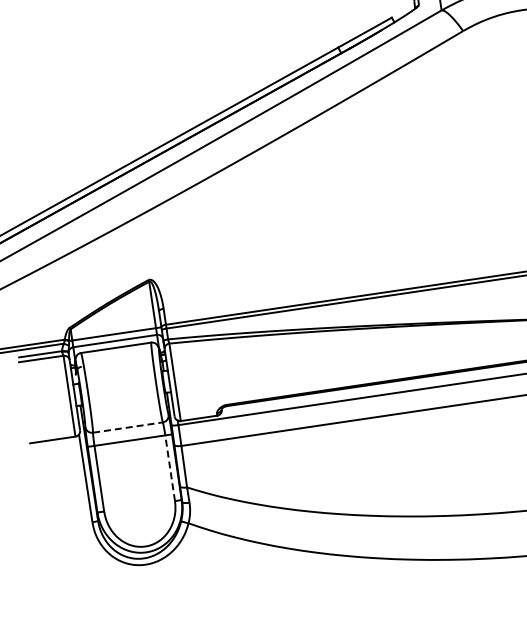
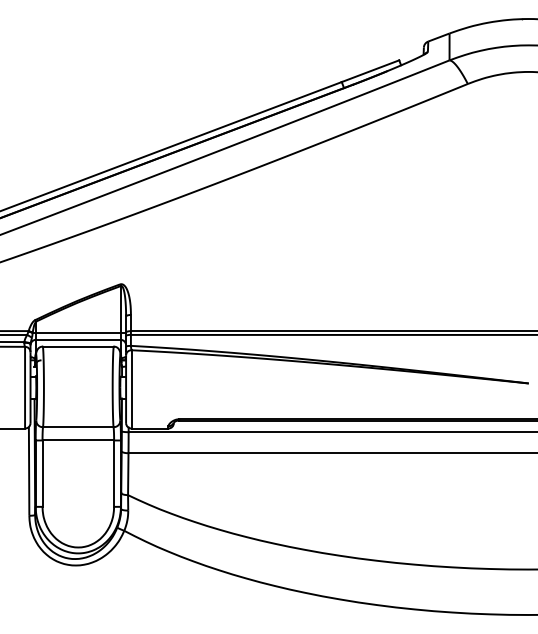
line: (128, 427) -> (78, 427), dashed -> solid
line: (170, 468) -> (114, 473), dashed -> solid

